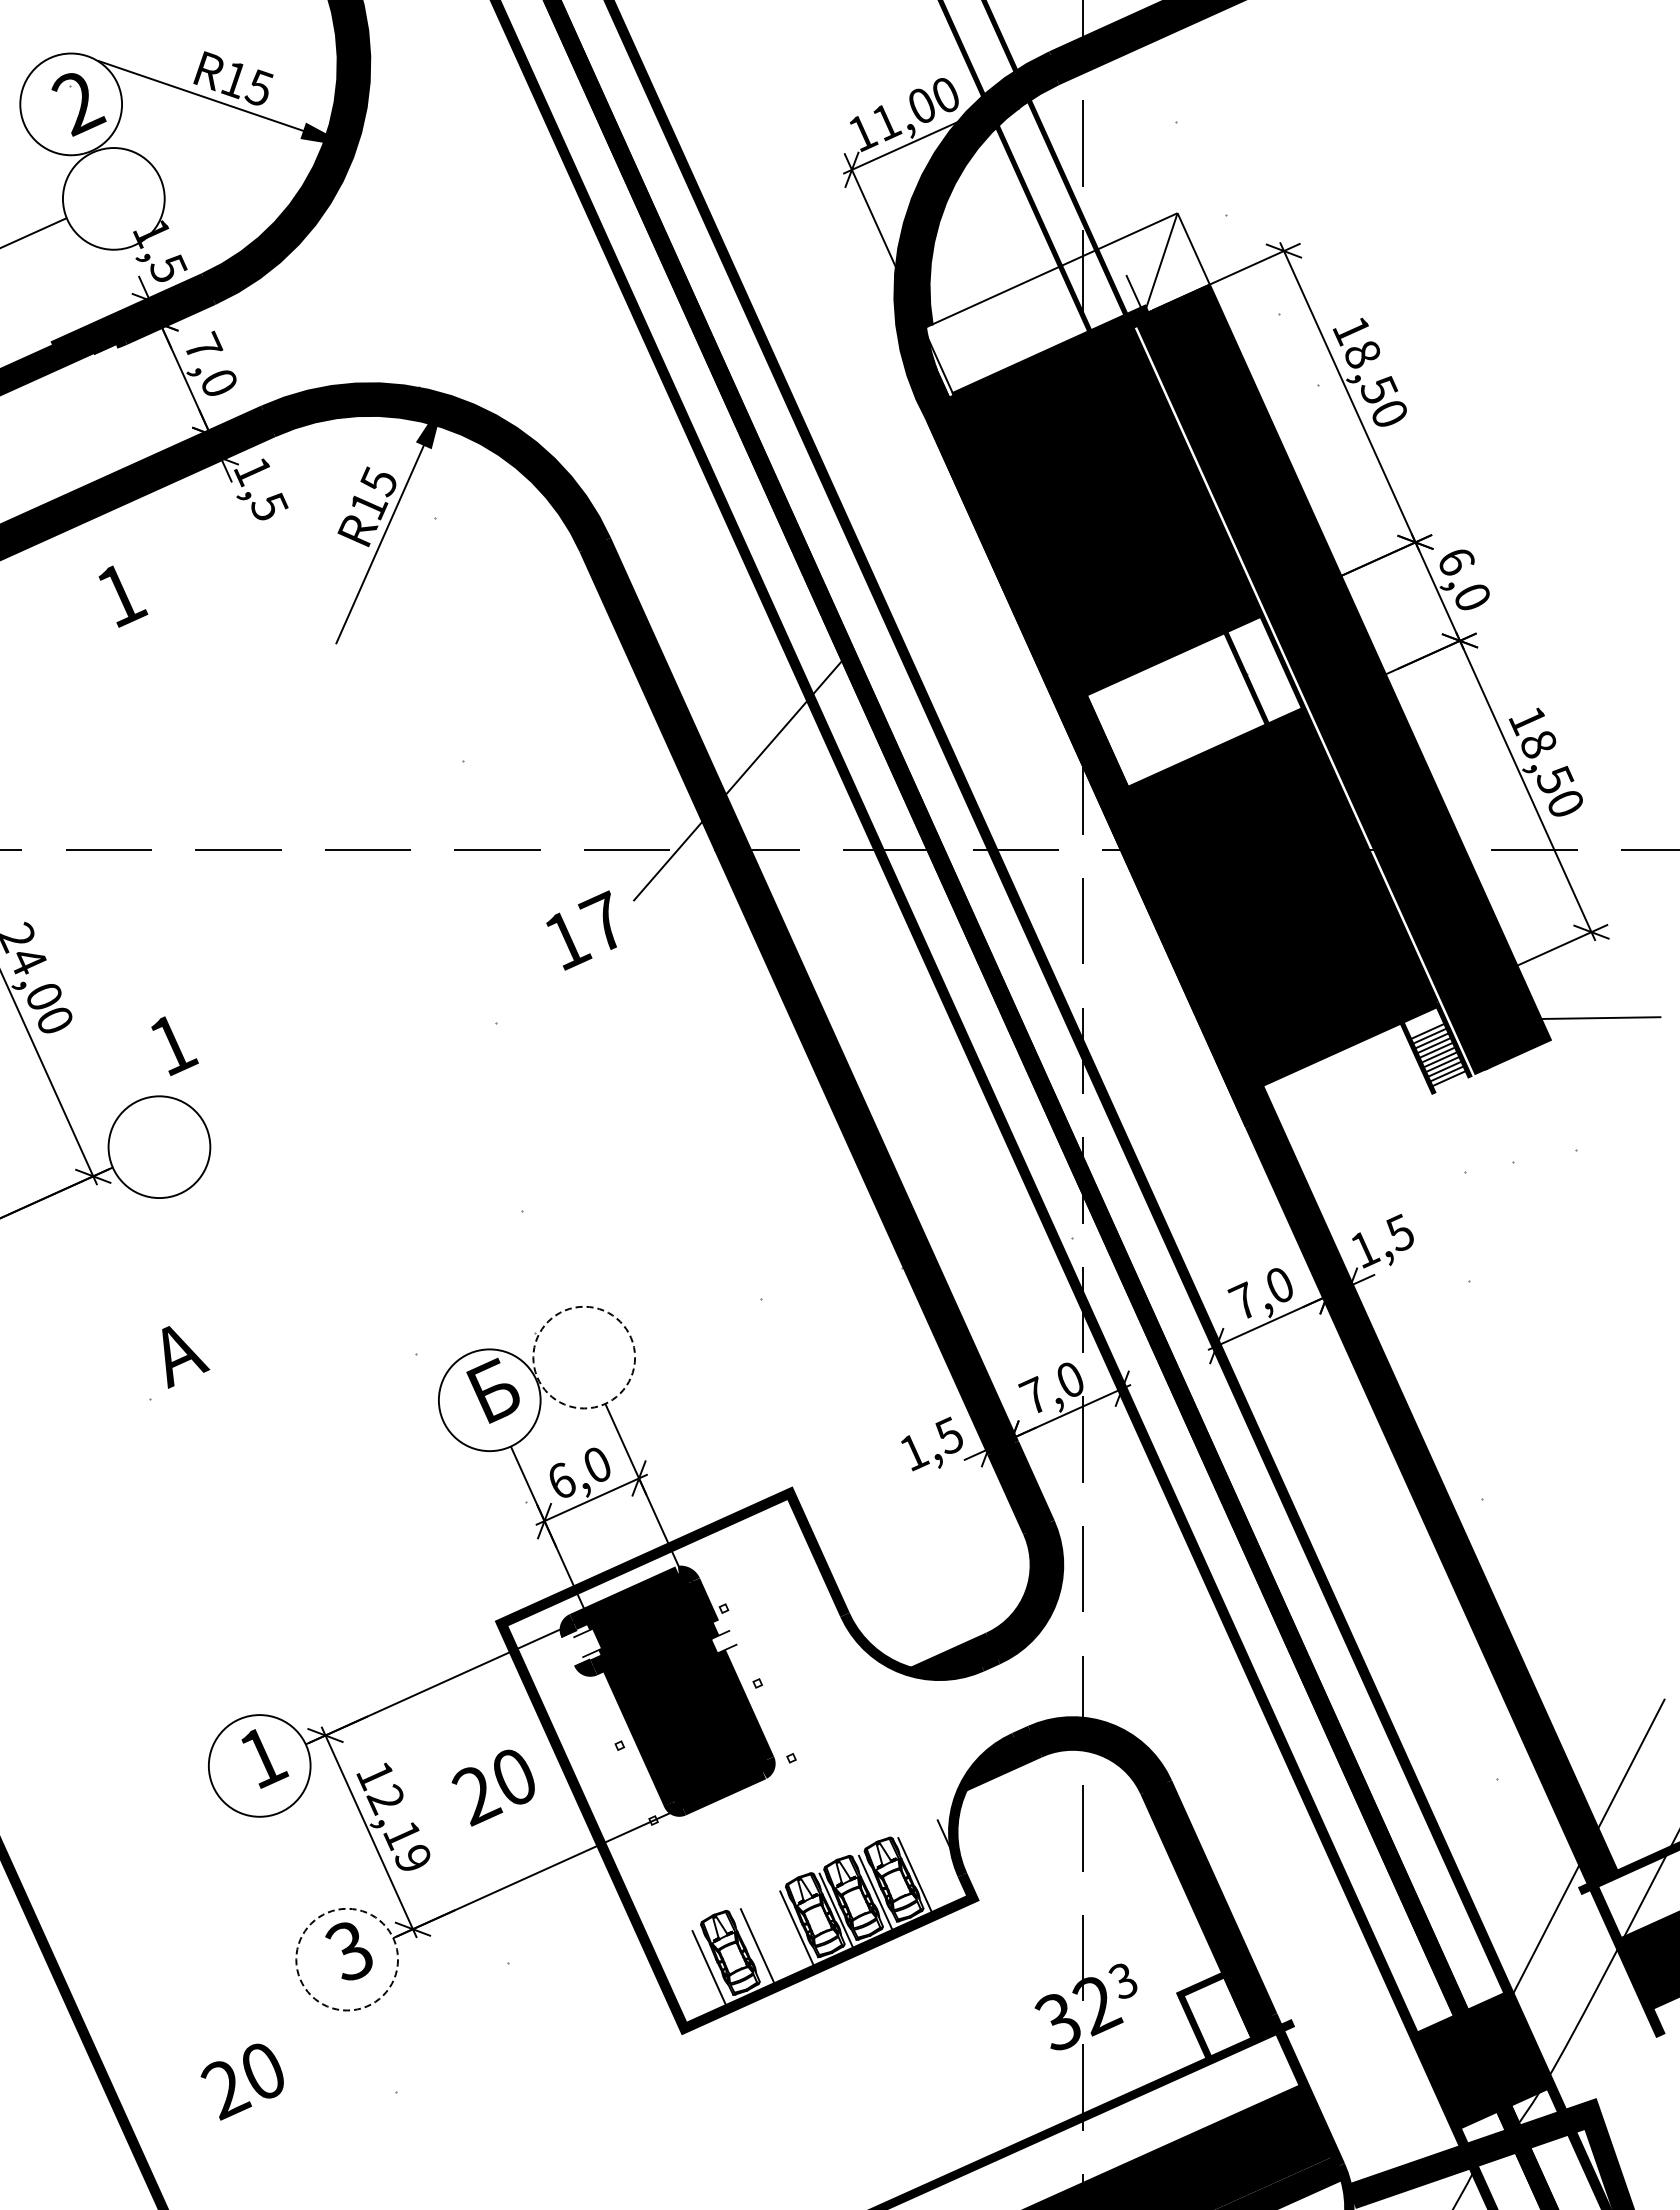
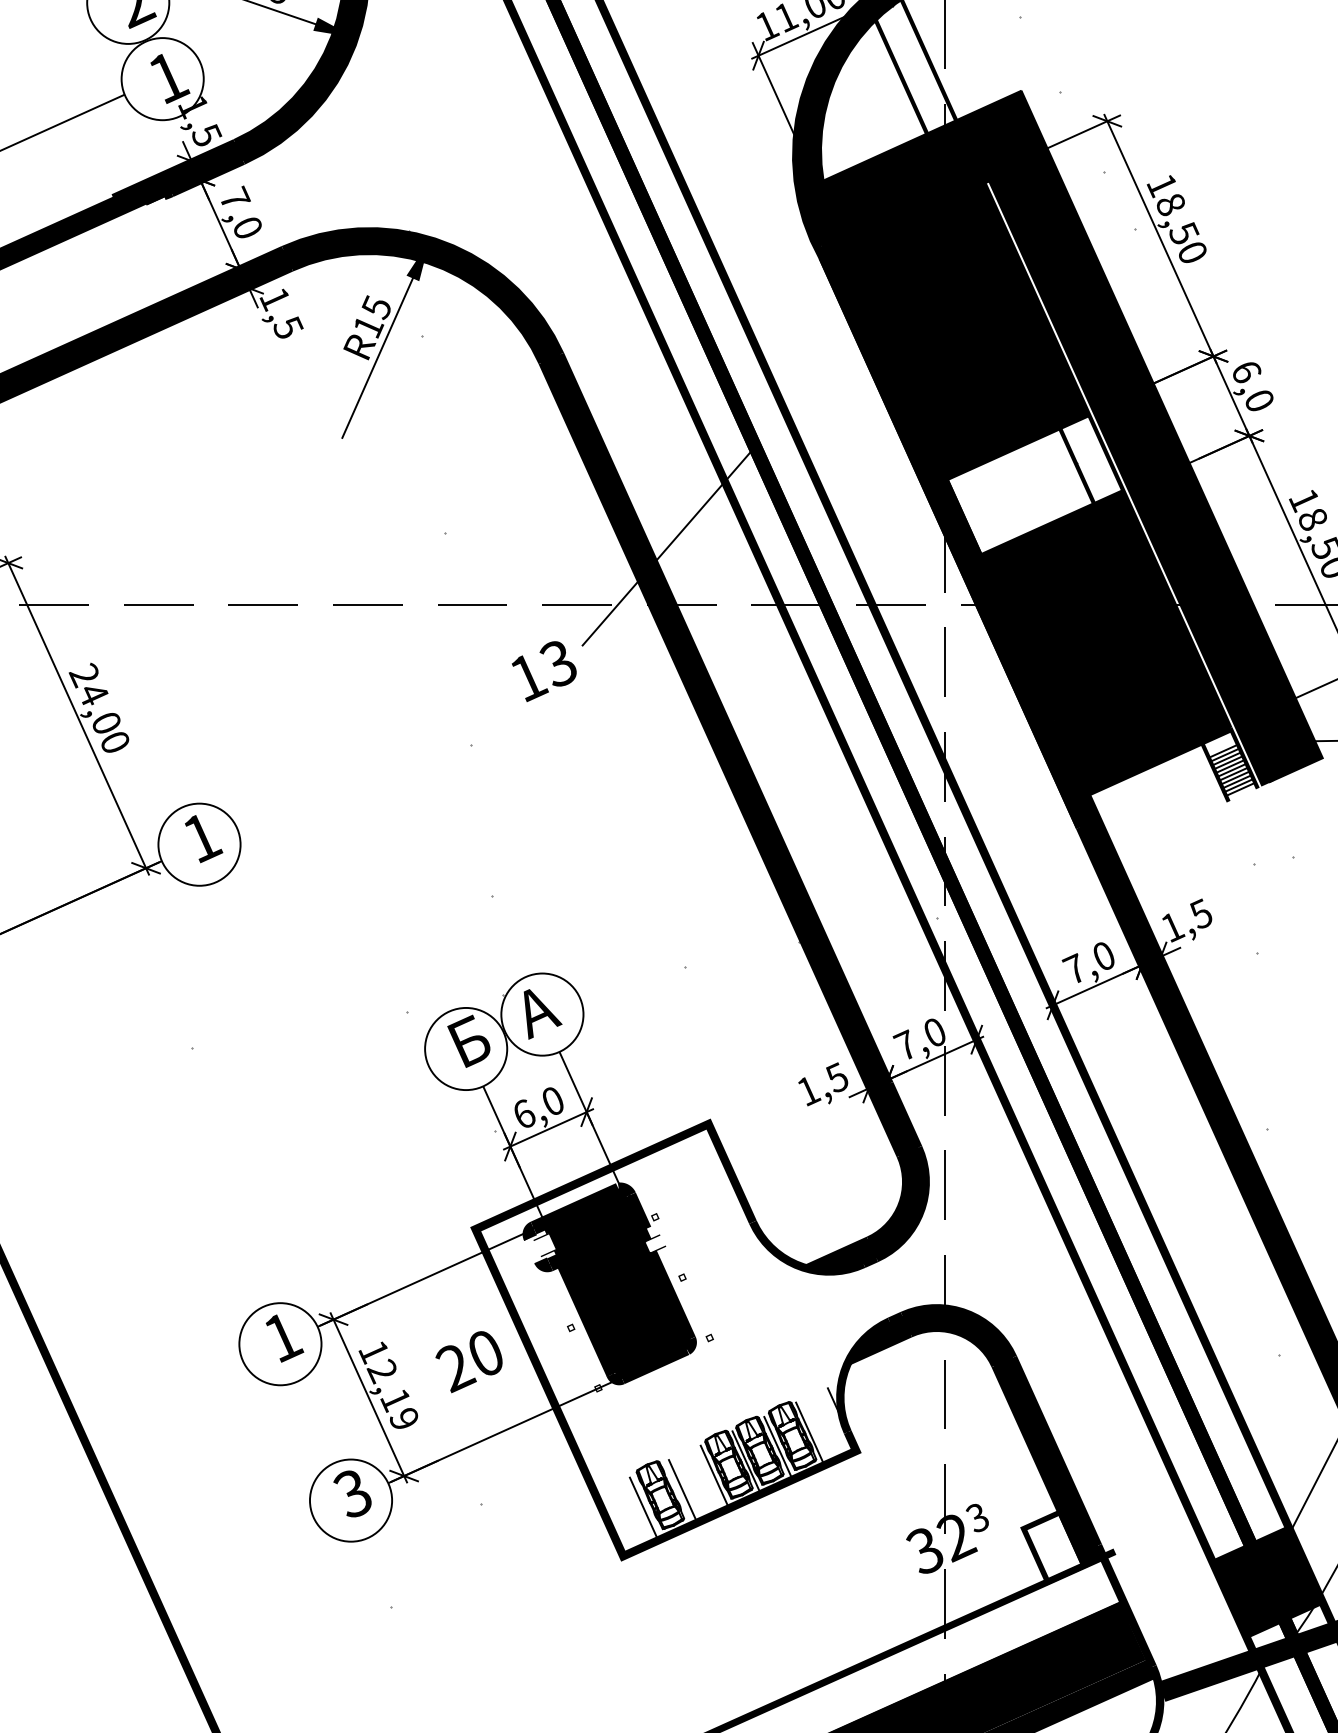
fill: (1063, 307) -> (929, 166), added
text: (123, 596) -> (170, 78), moved
text: (601, 920) -> (556, 661), 17 -> 13
text: (174, 1045) -> (203, 838), moved
text: (186, 1357) -> (543, 1014), moved
circle: (584, 1357) -> (542, 1014), dashed -> solid
circle: (347, 1959) -> (351, 1500), dashed -> solid
part: (241, 2081) -> (265, 1598), removed

